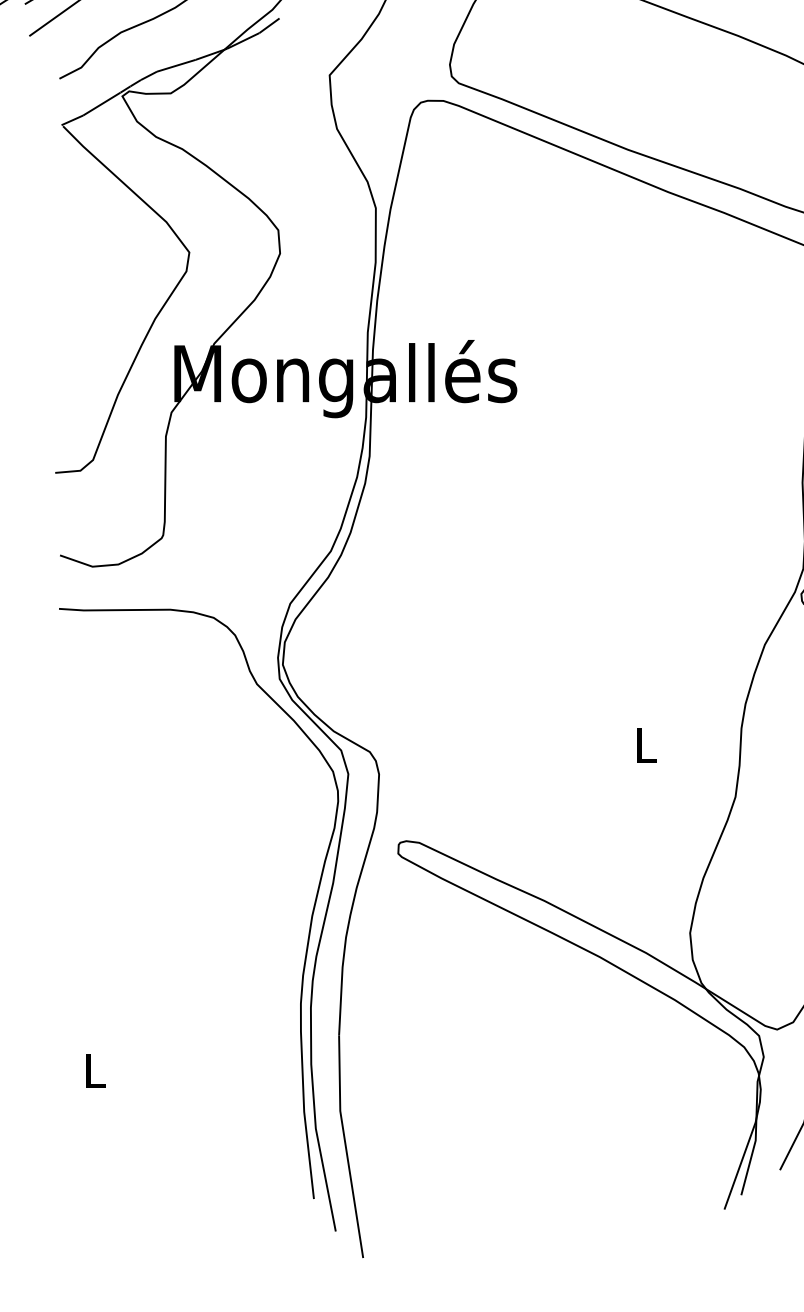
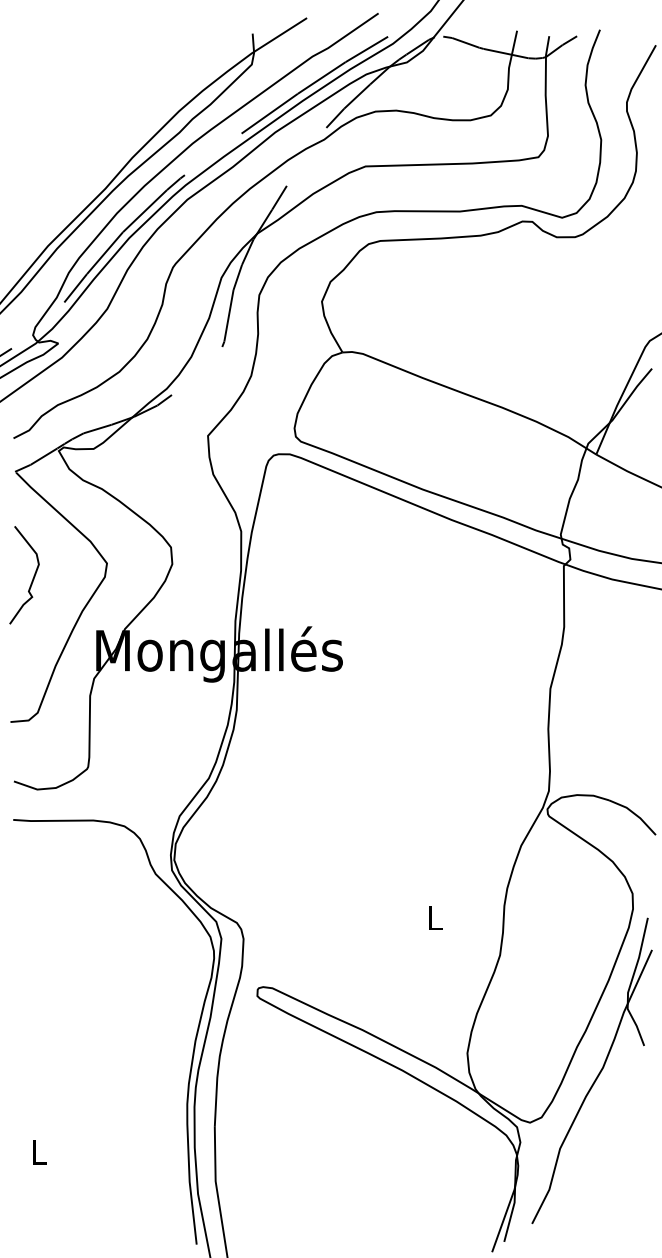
curve: (85, 273) -> (32, 578), added

